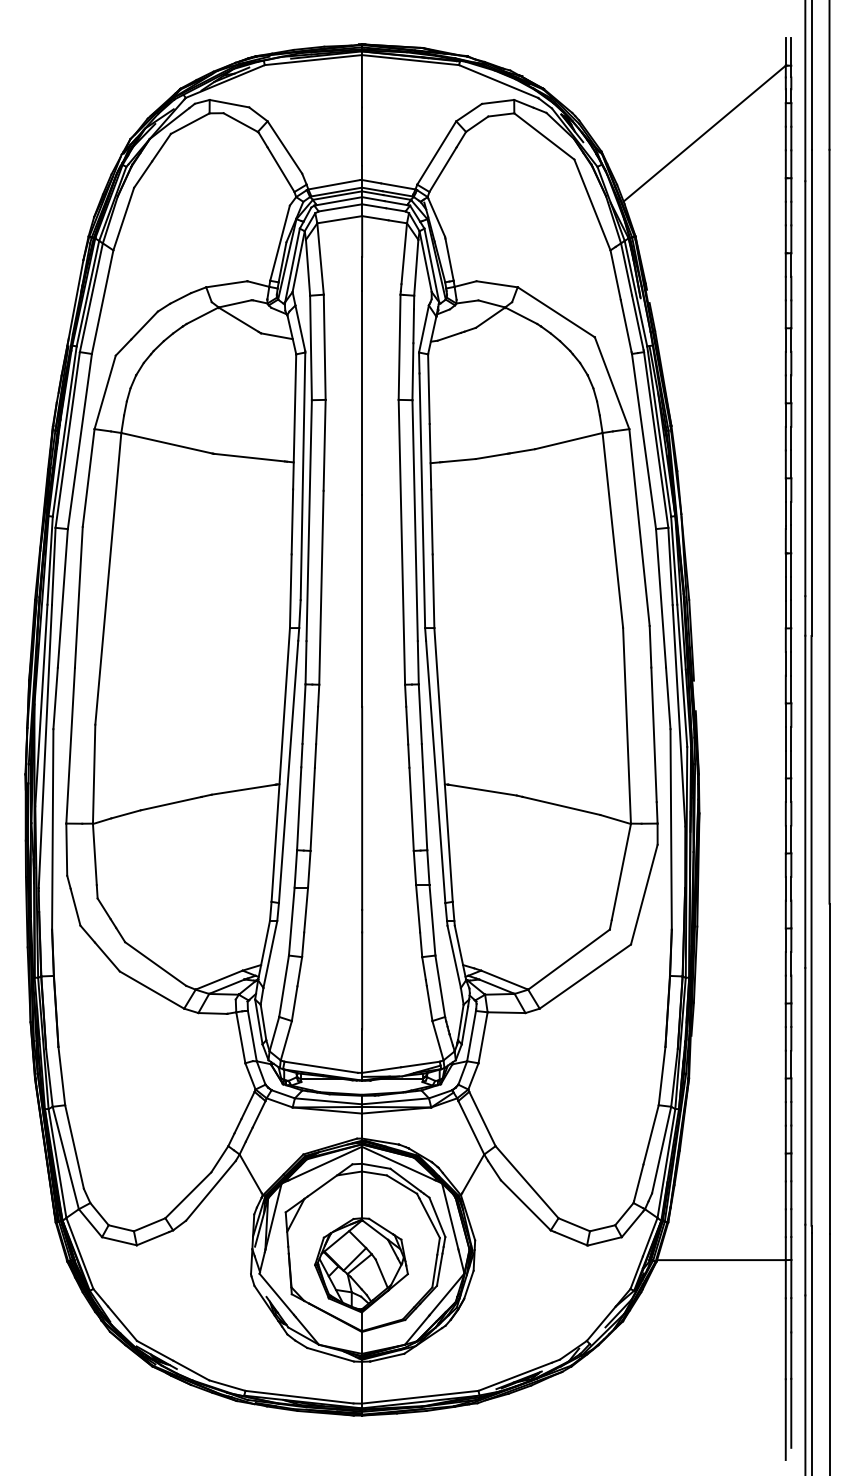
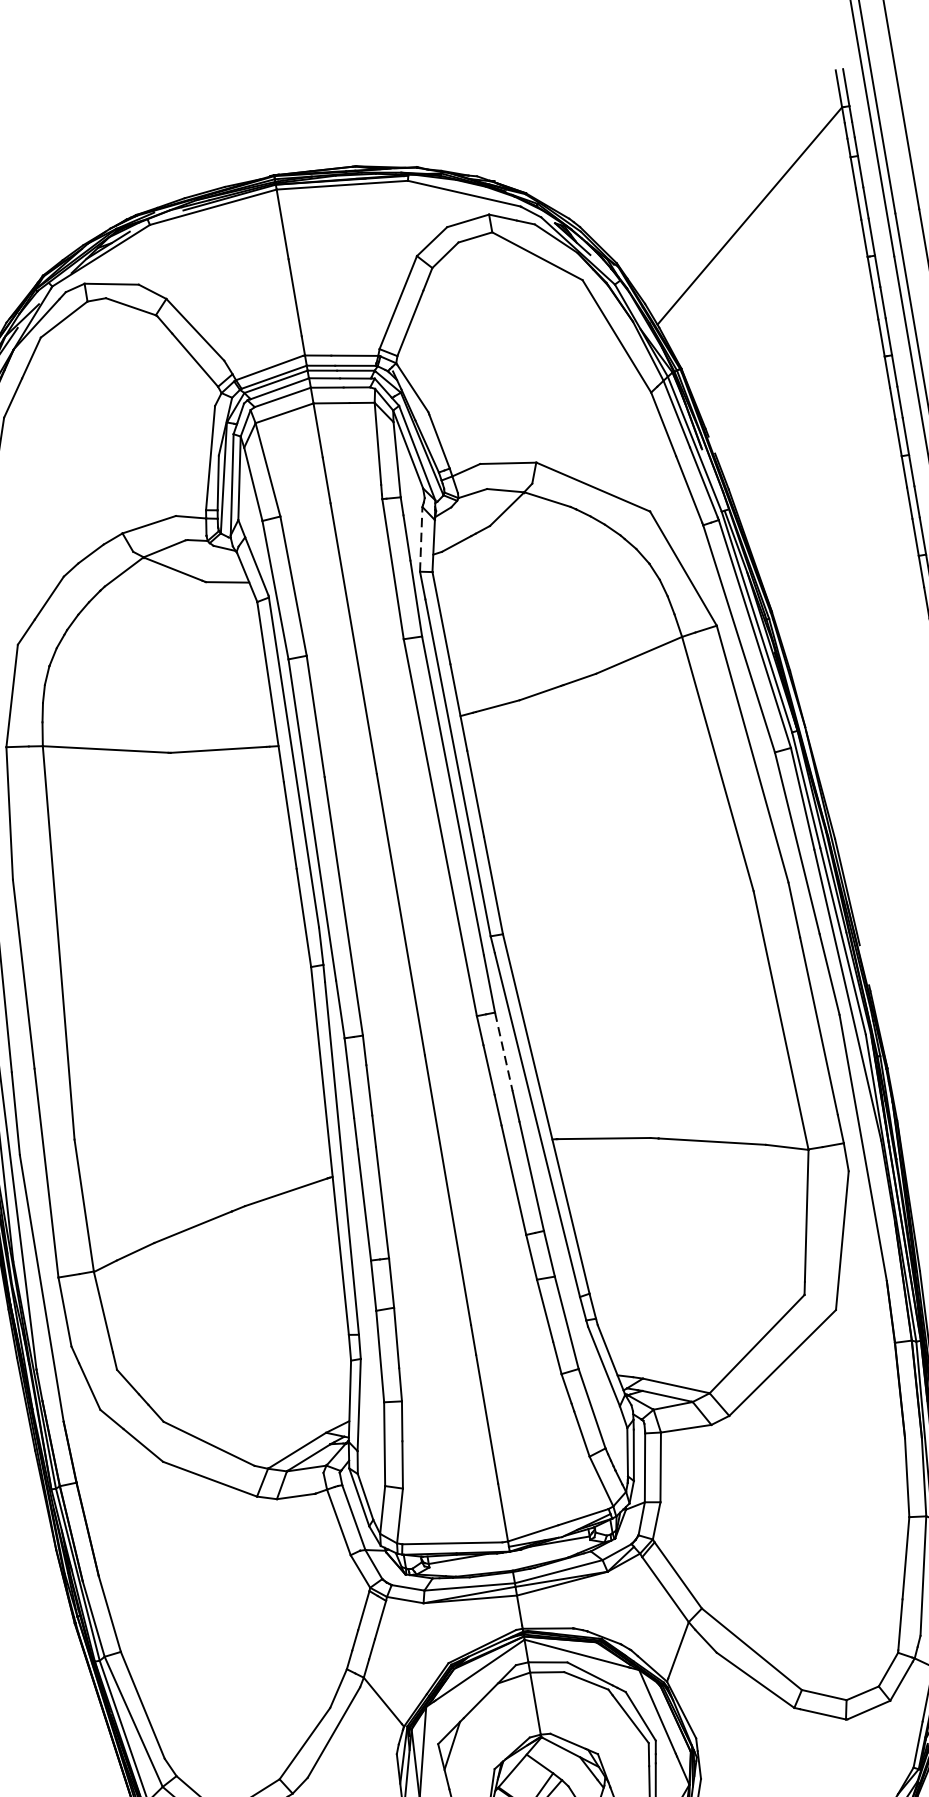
line: (424, 328) -> (421, 538), solid -> dashed
line: (420, 714) -> (504, 1052), solid -> dashed

